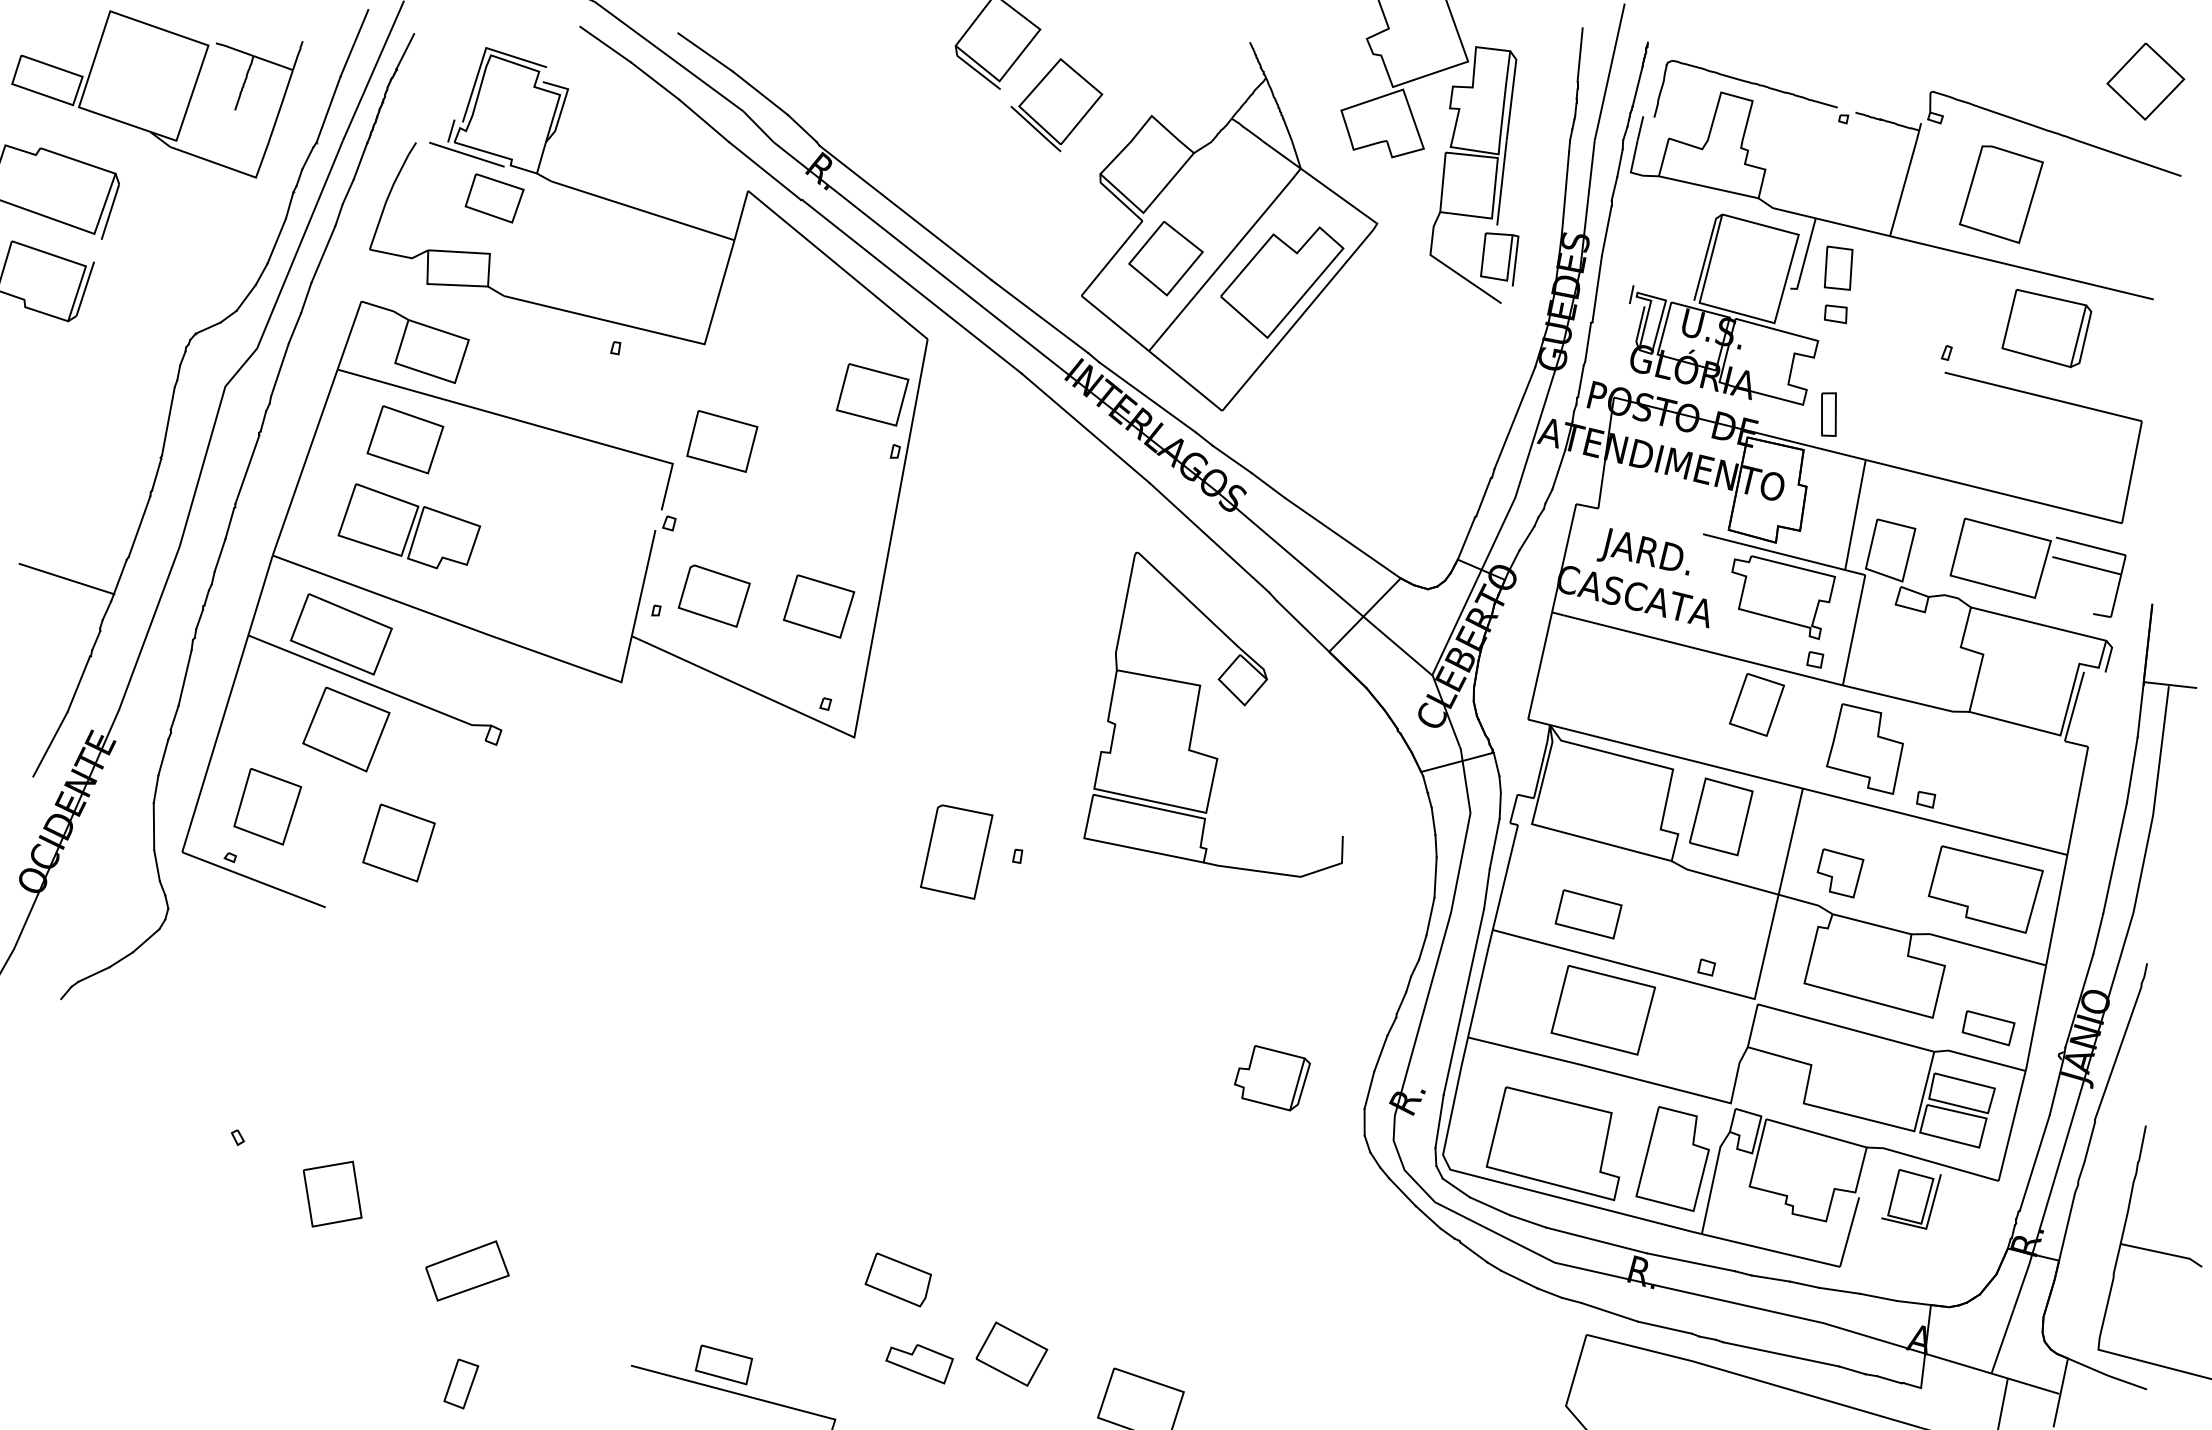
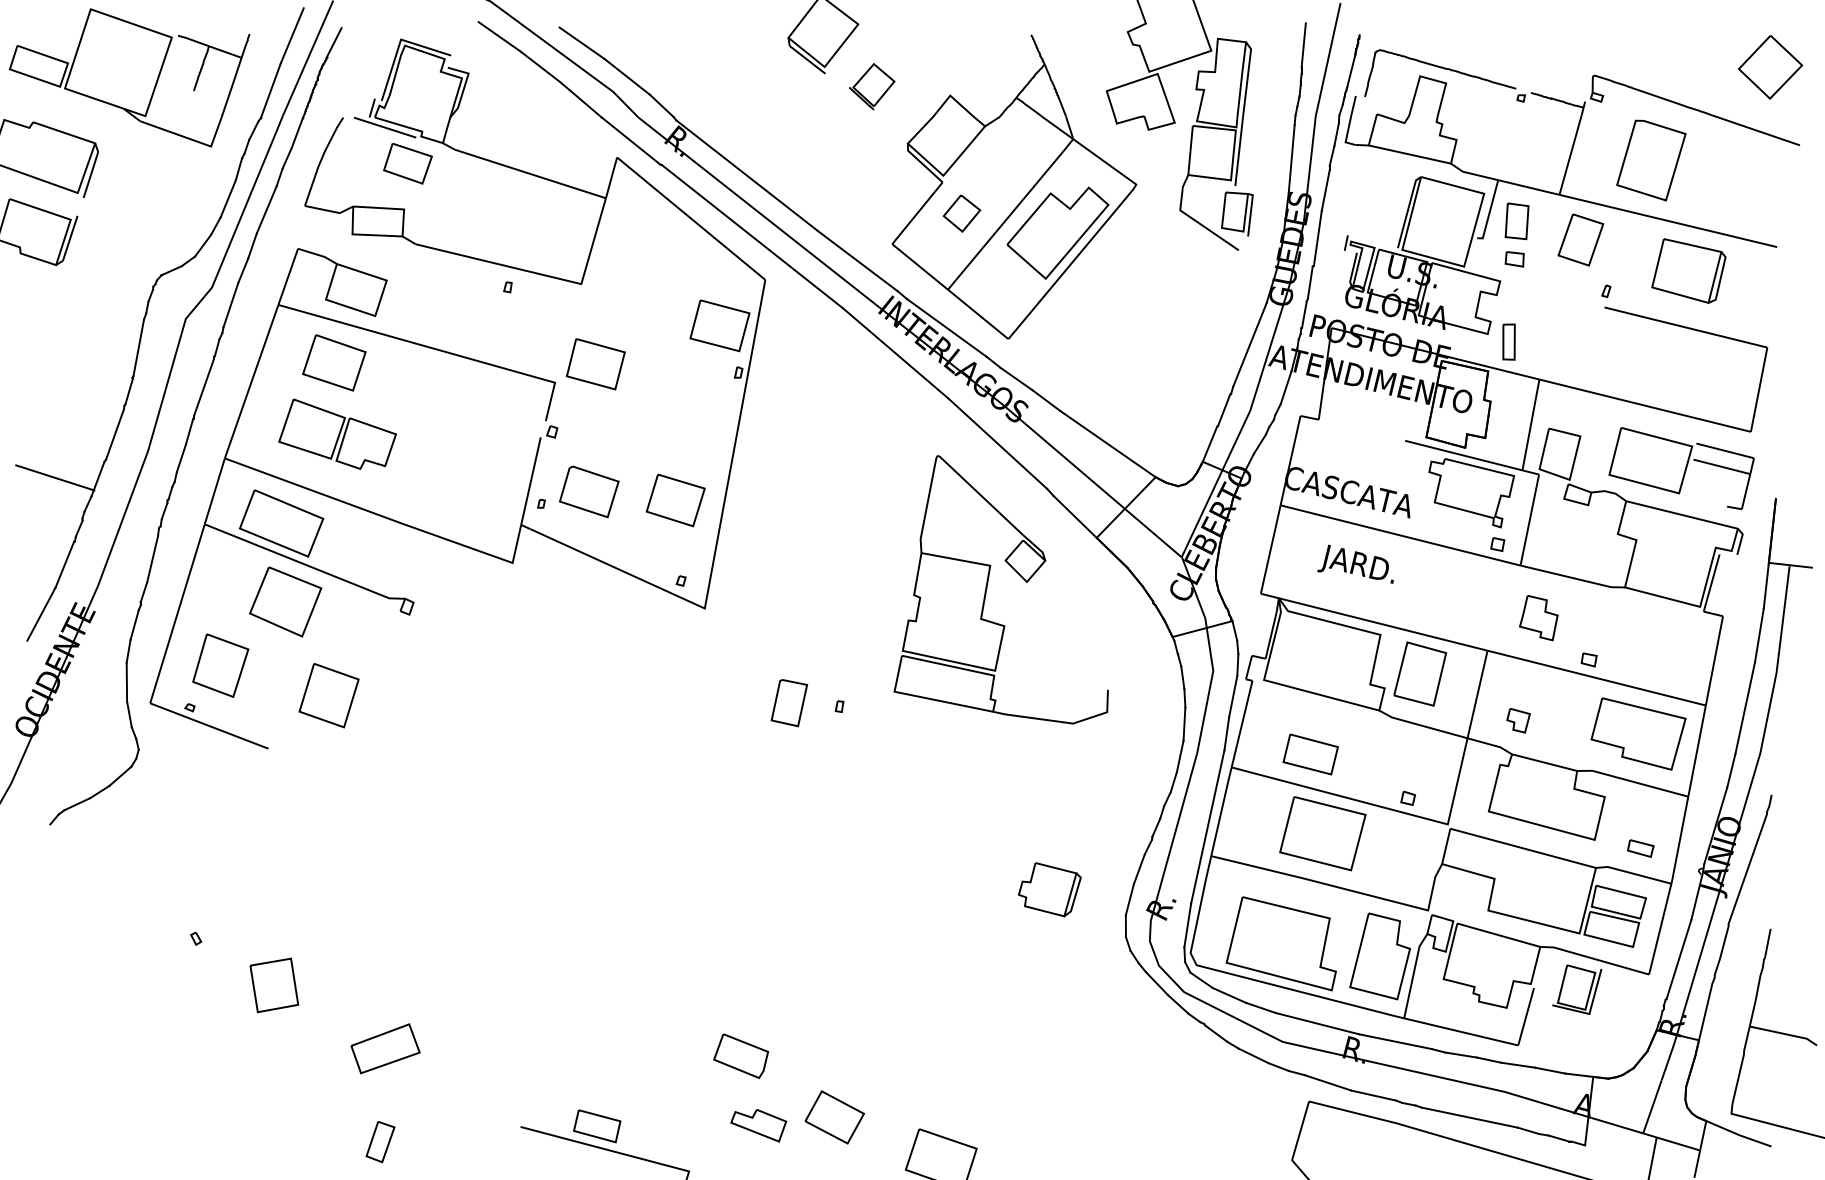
part: (1056, 105) -> (871, 87), size x0.6
part: (1165, 258) -> (961, 213), size x0.6
text: (1642, 551) -> (1355, 564), moved
part: (1757, 704) -> (1581, 239), moved
part: (1864, 748) -> (1538, 617), size x0.6
part: (956, 851) -> (789, 702), size x0.6
part: (1840, 873) -> (1518, 720), size x0.6
part: (1988, 1028) -> (1640, 848), size x0.6

